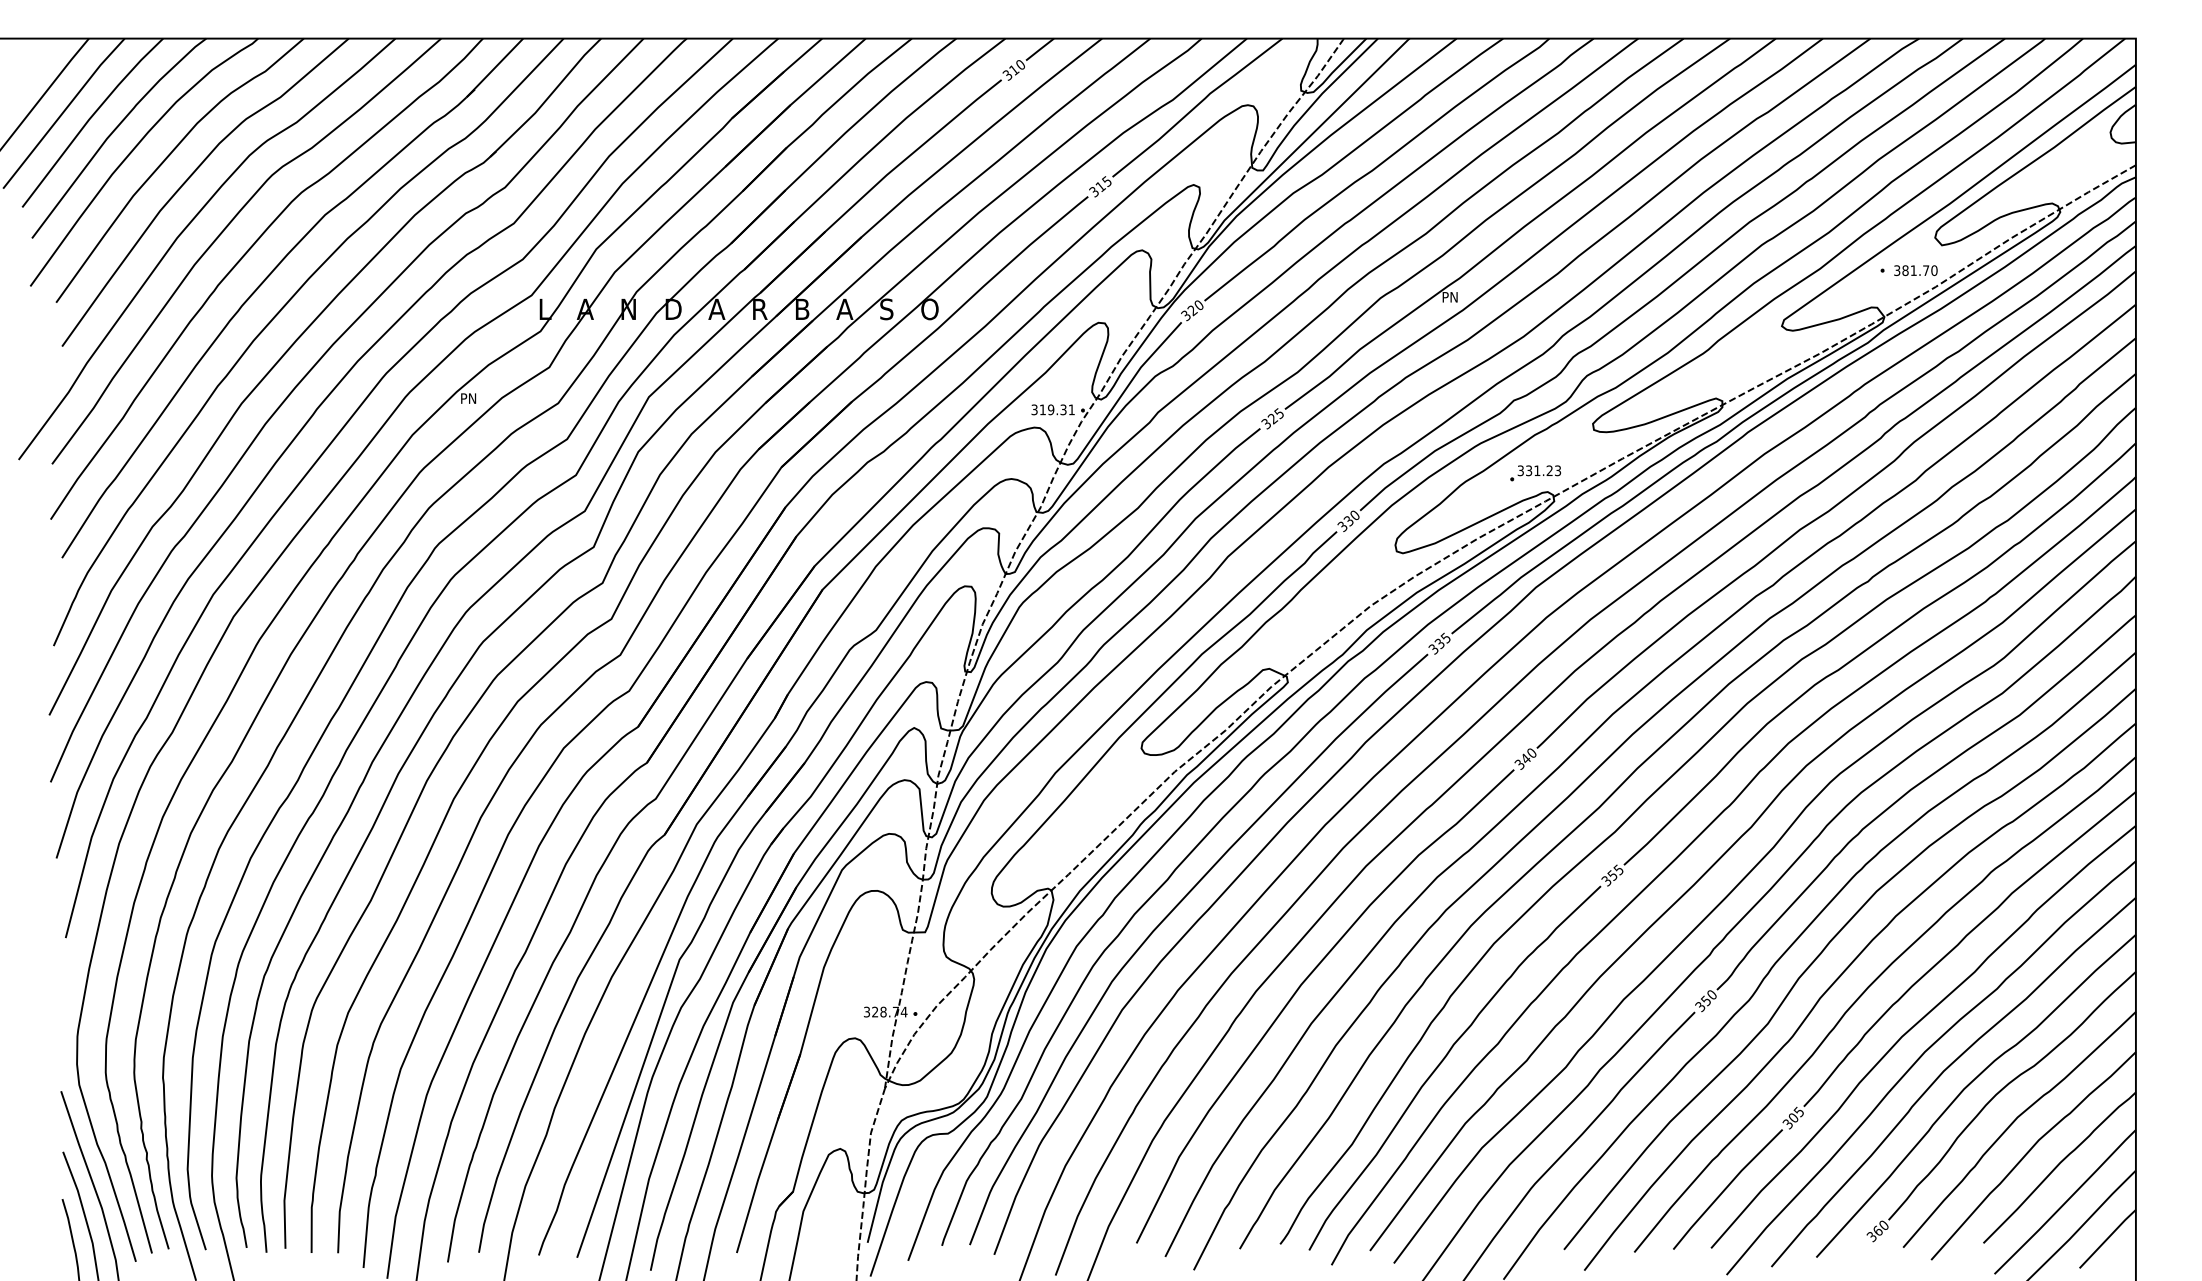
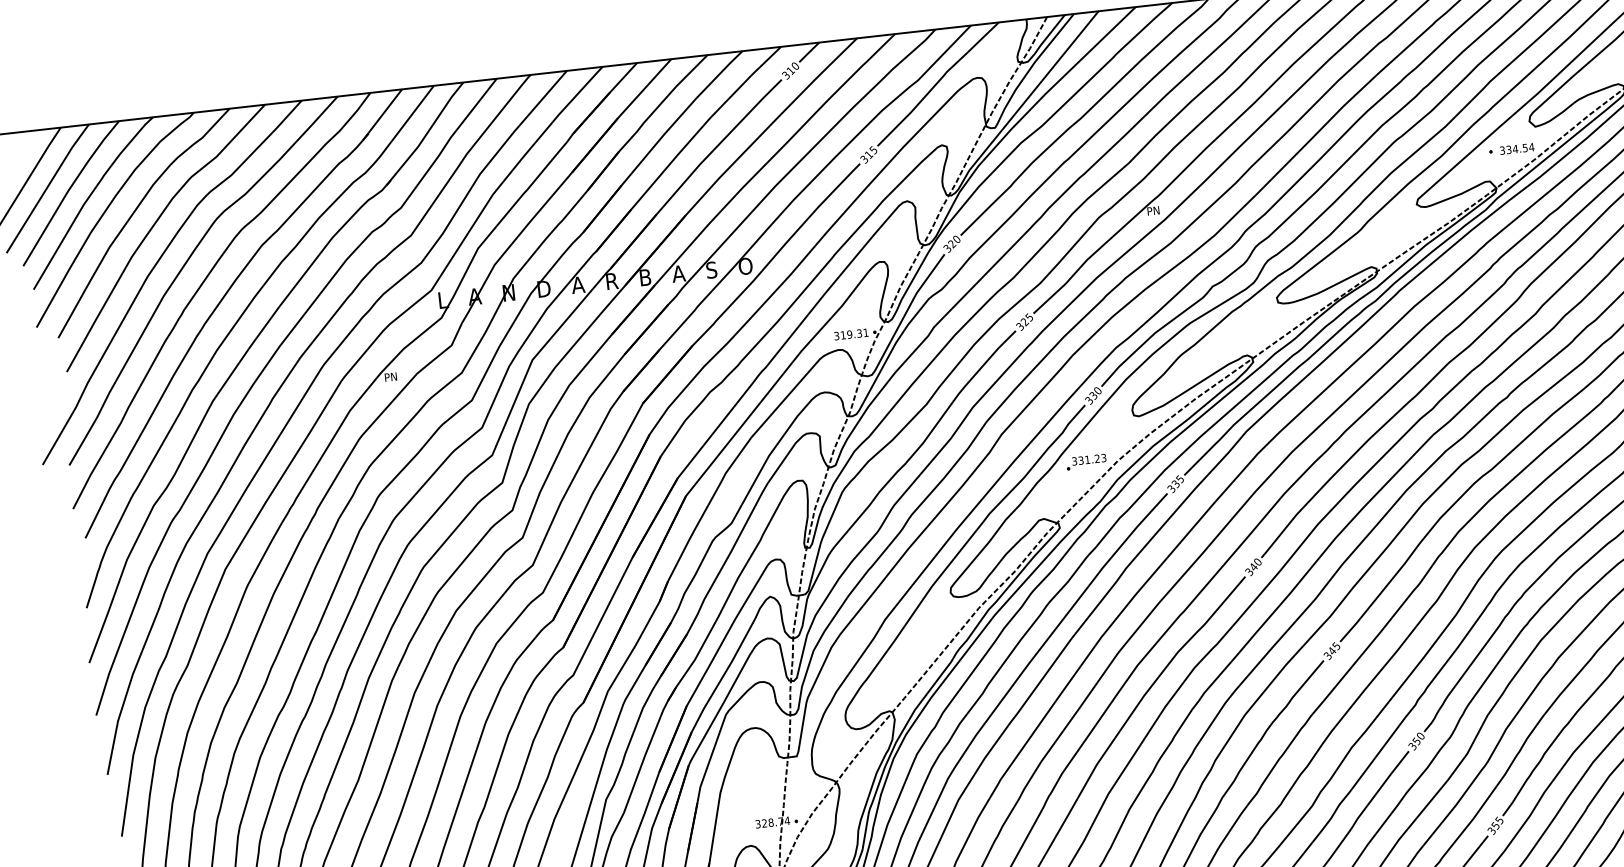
text: (1919, 270) -> (1519, 148), 381.70 -> 334.54
part: (1535, 473) -> (1086, 462), moved
text: (1612, 875) -> (1332, 651), 355 -> 345
text: (1792, 1117) -> (1494, 825), 305 -> 355

